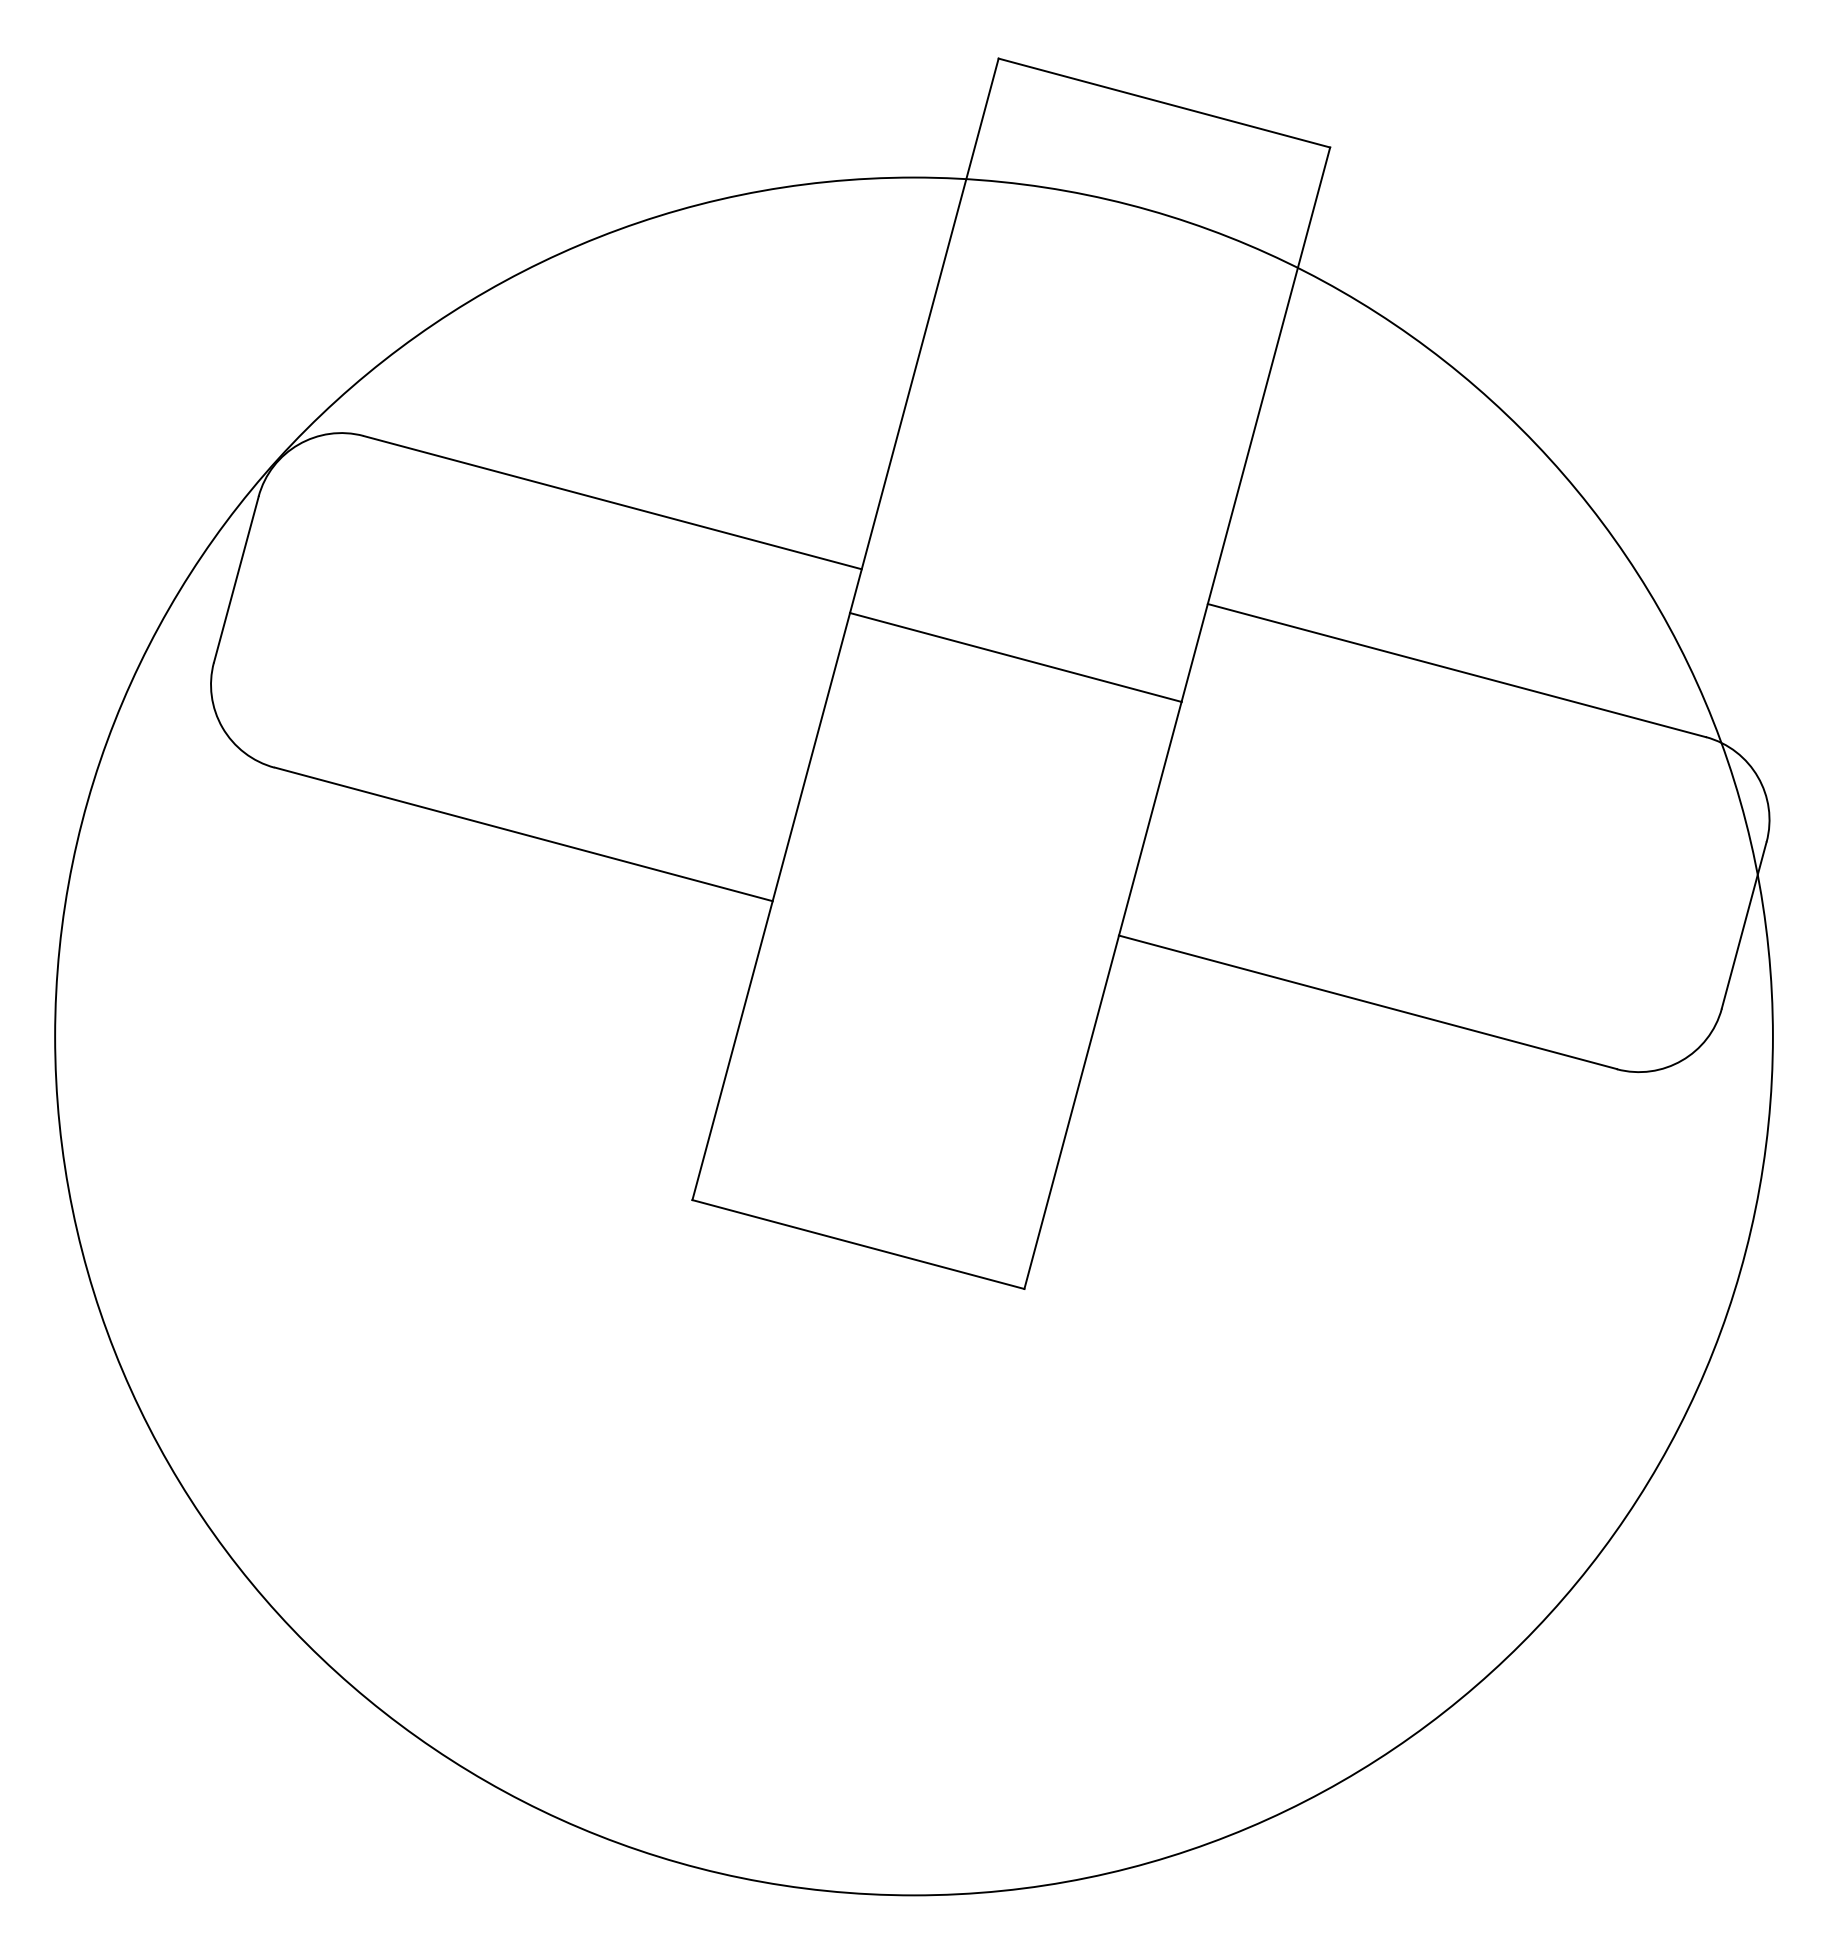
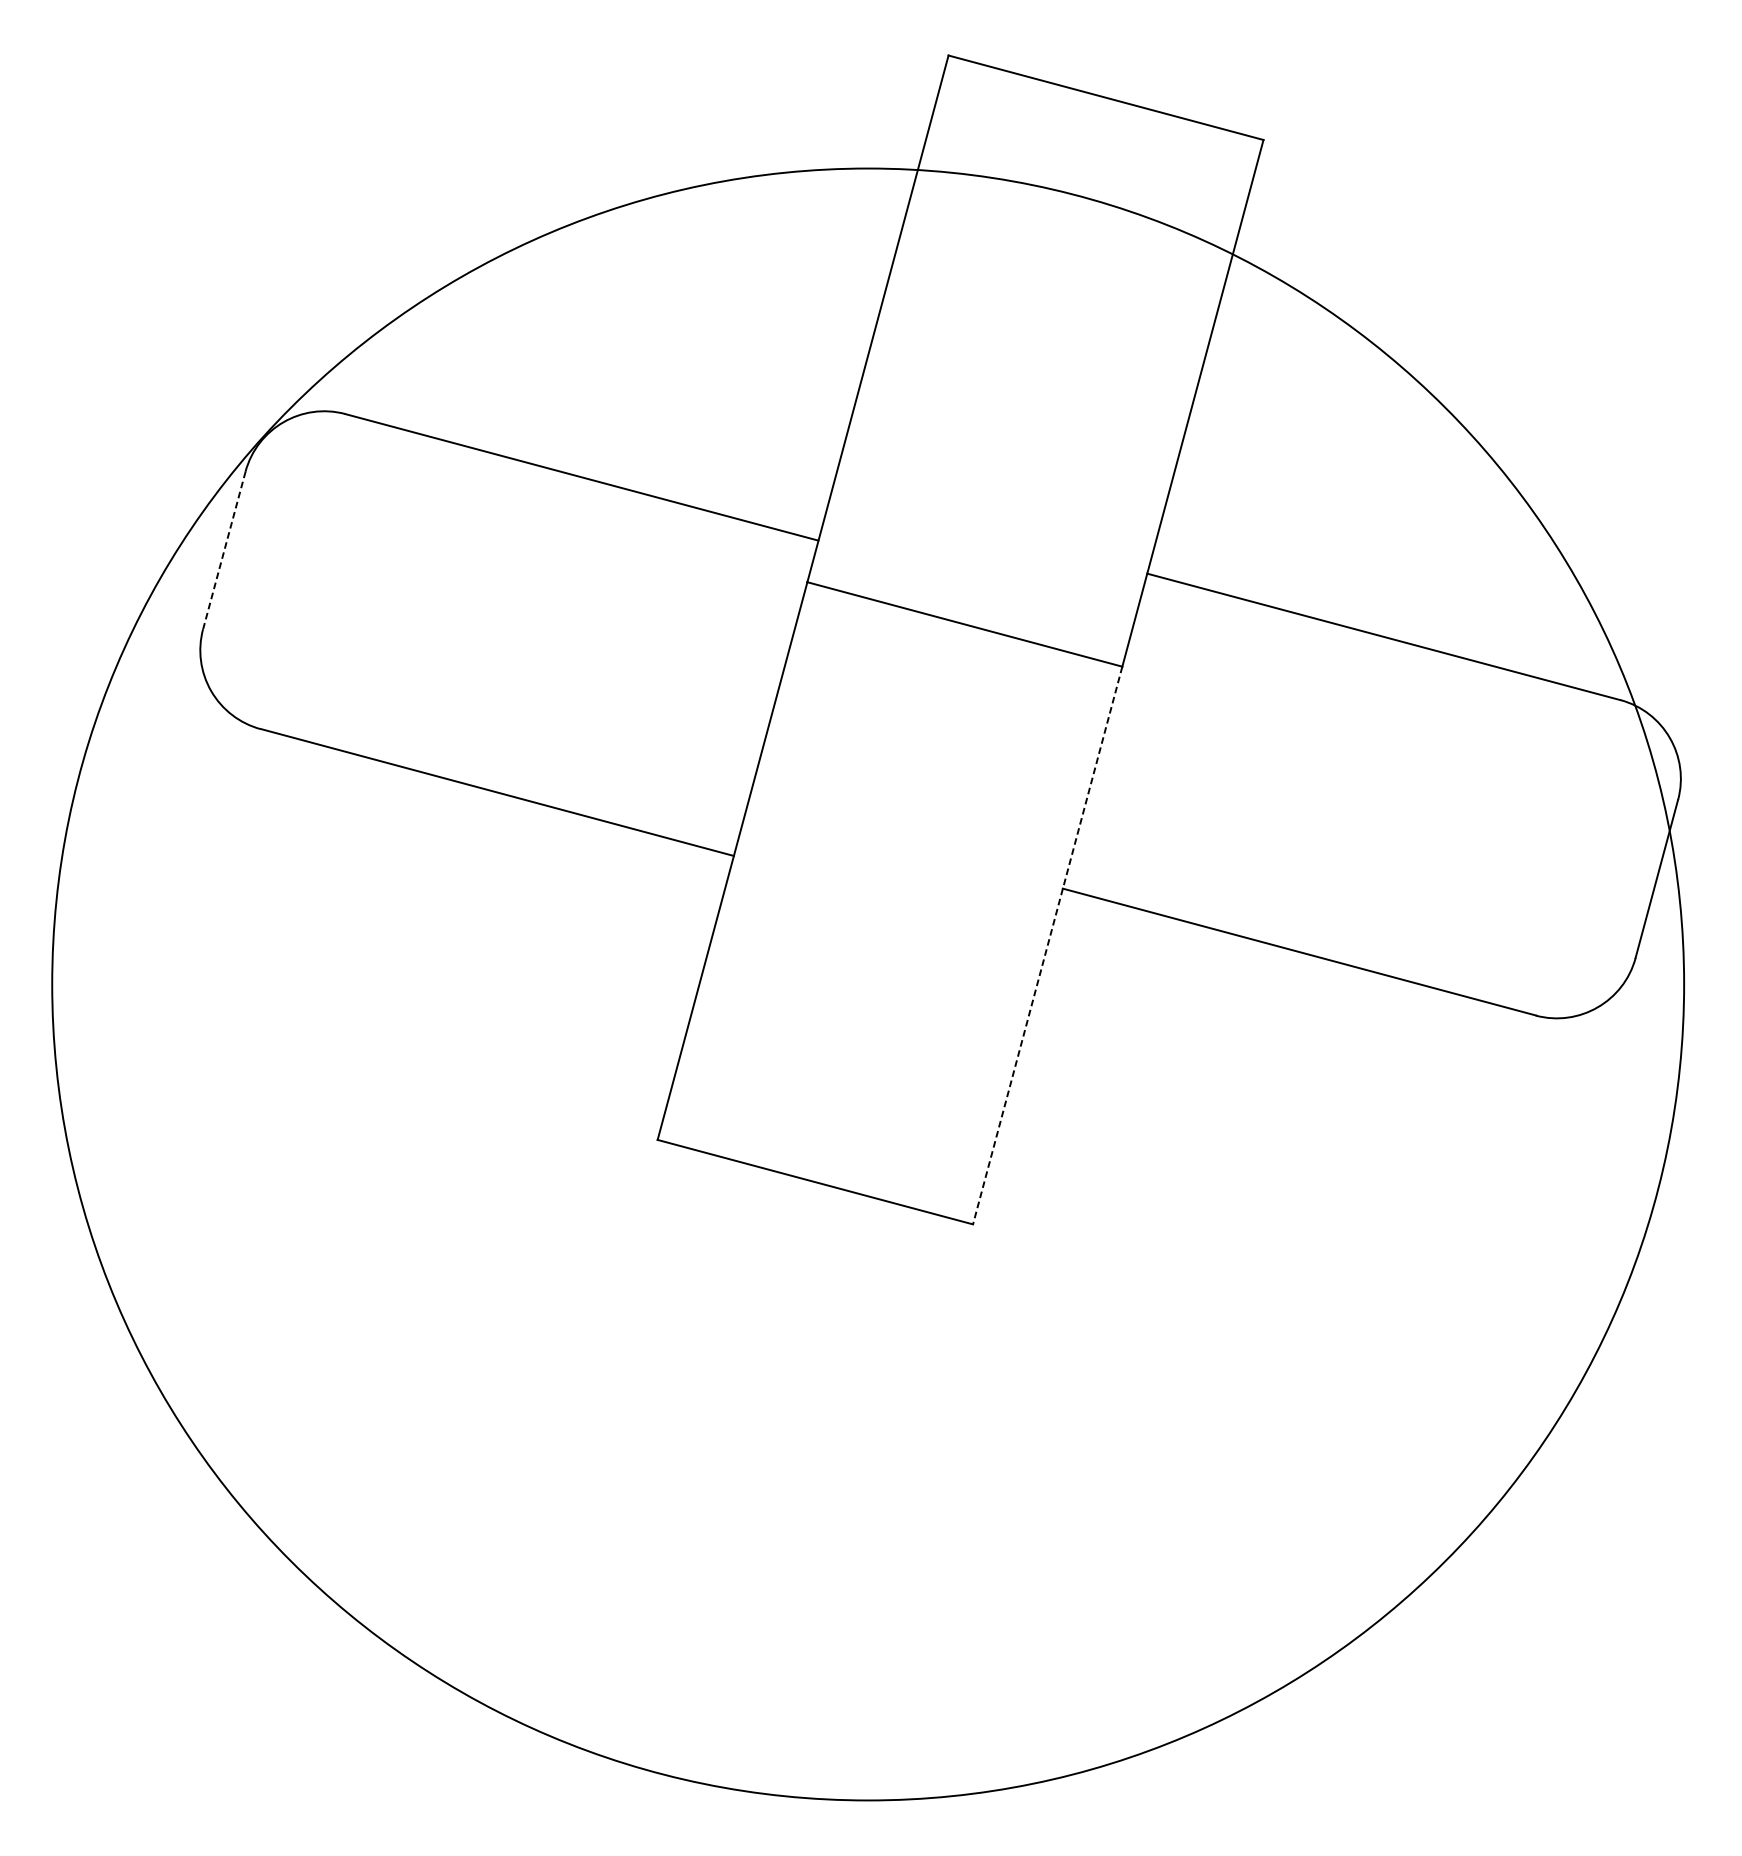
line: (236, 579) -> (224, 550), solid -> dashed
line: (1103, 995) -> (1048, 945), solid -> dashed

